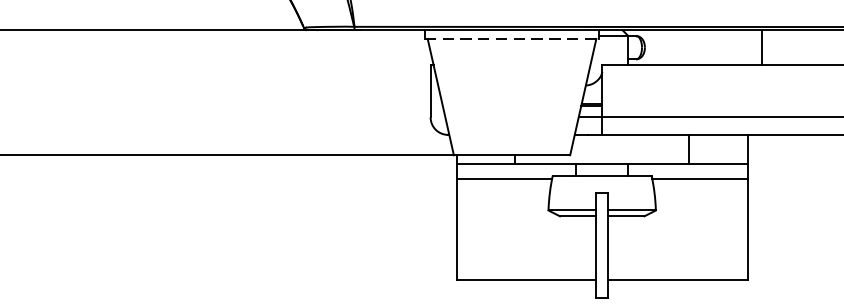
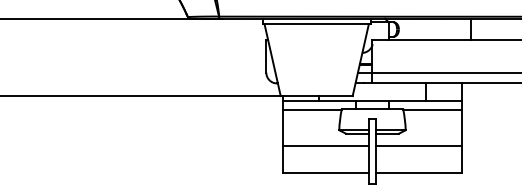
line: (511, 39) -> (316, 24), dashed -> solid
line: (526, 236) -> (325, 146), added
line: (678, 236) -> (419, 146), added

